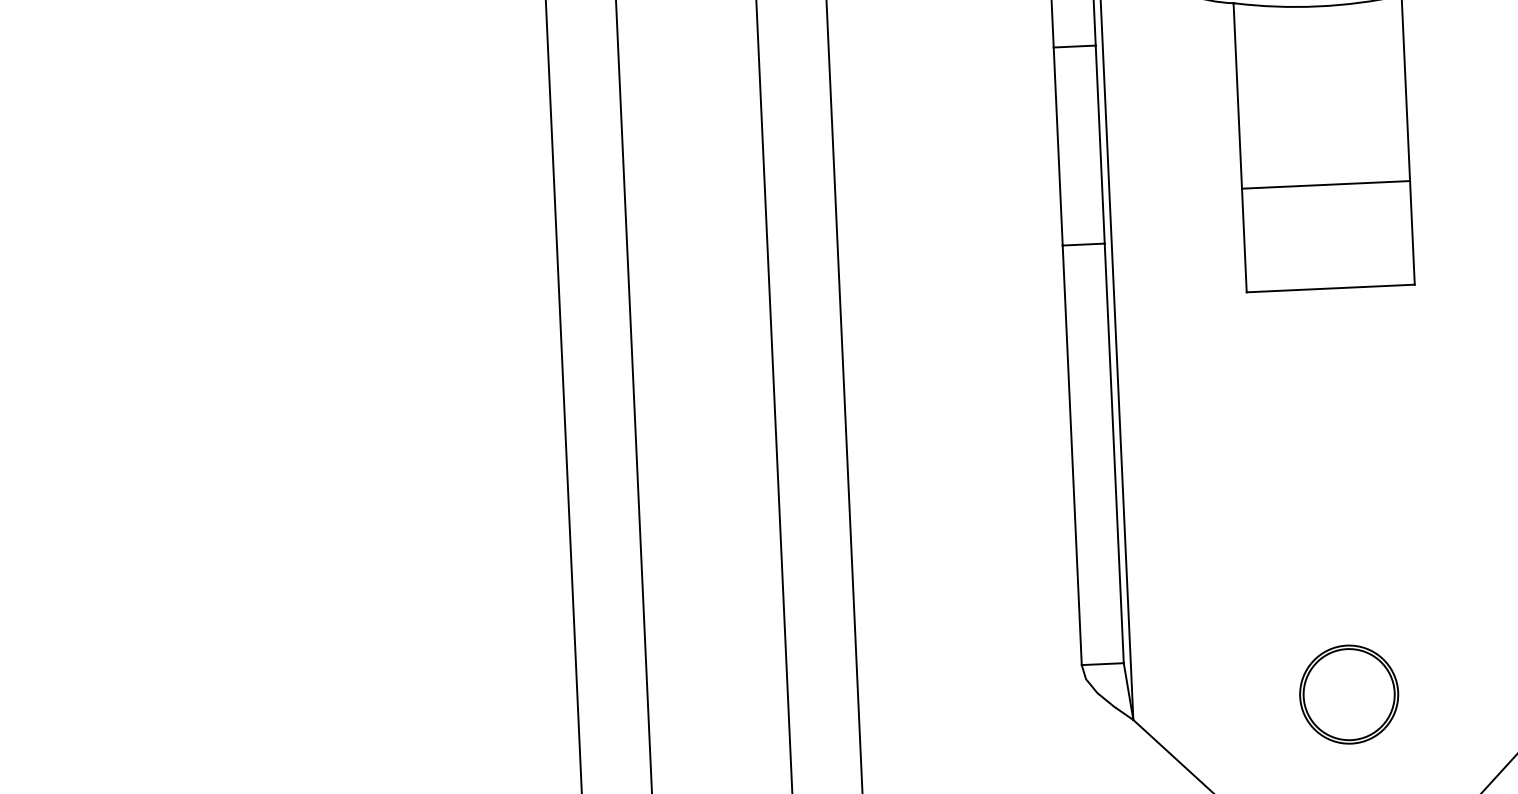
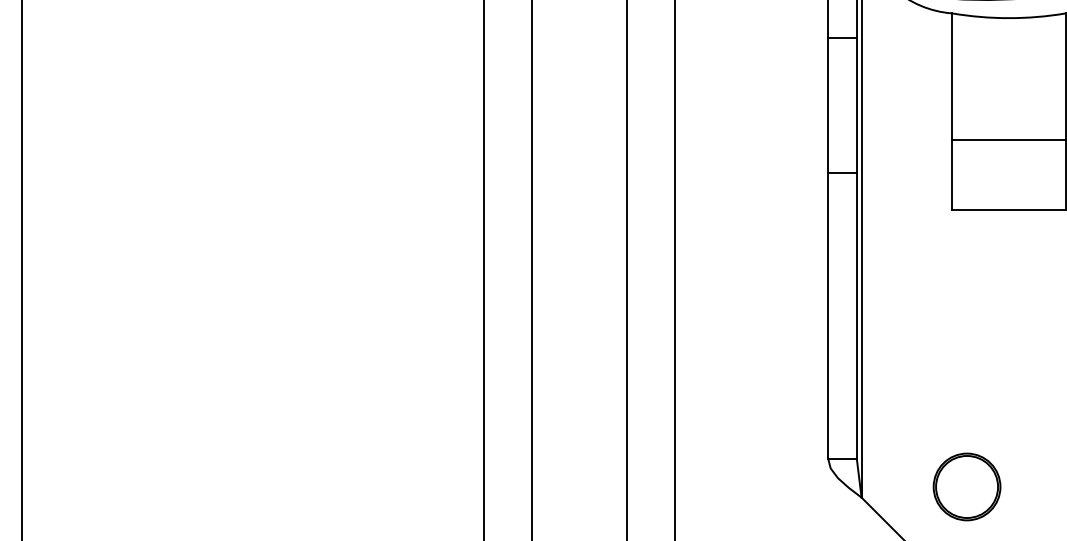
part: (1348, 693) -> (966, 486), moved

